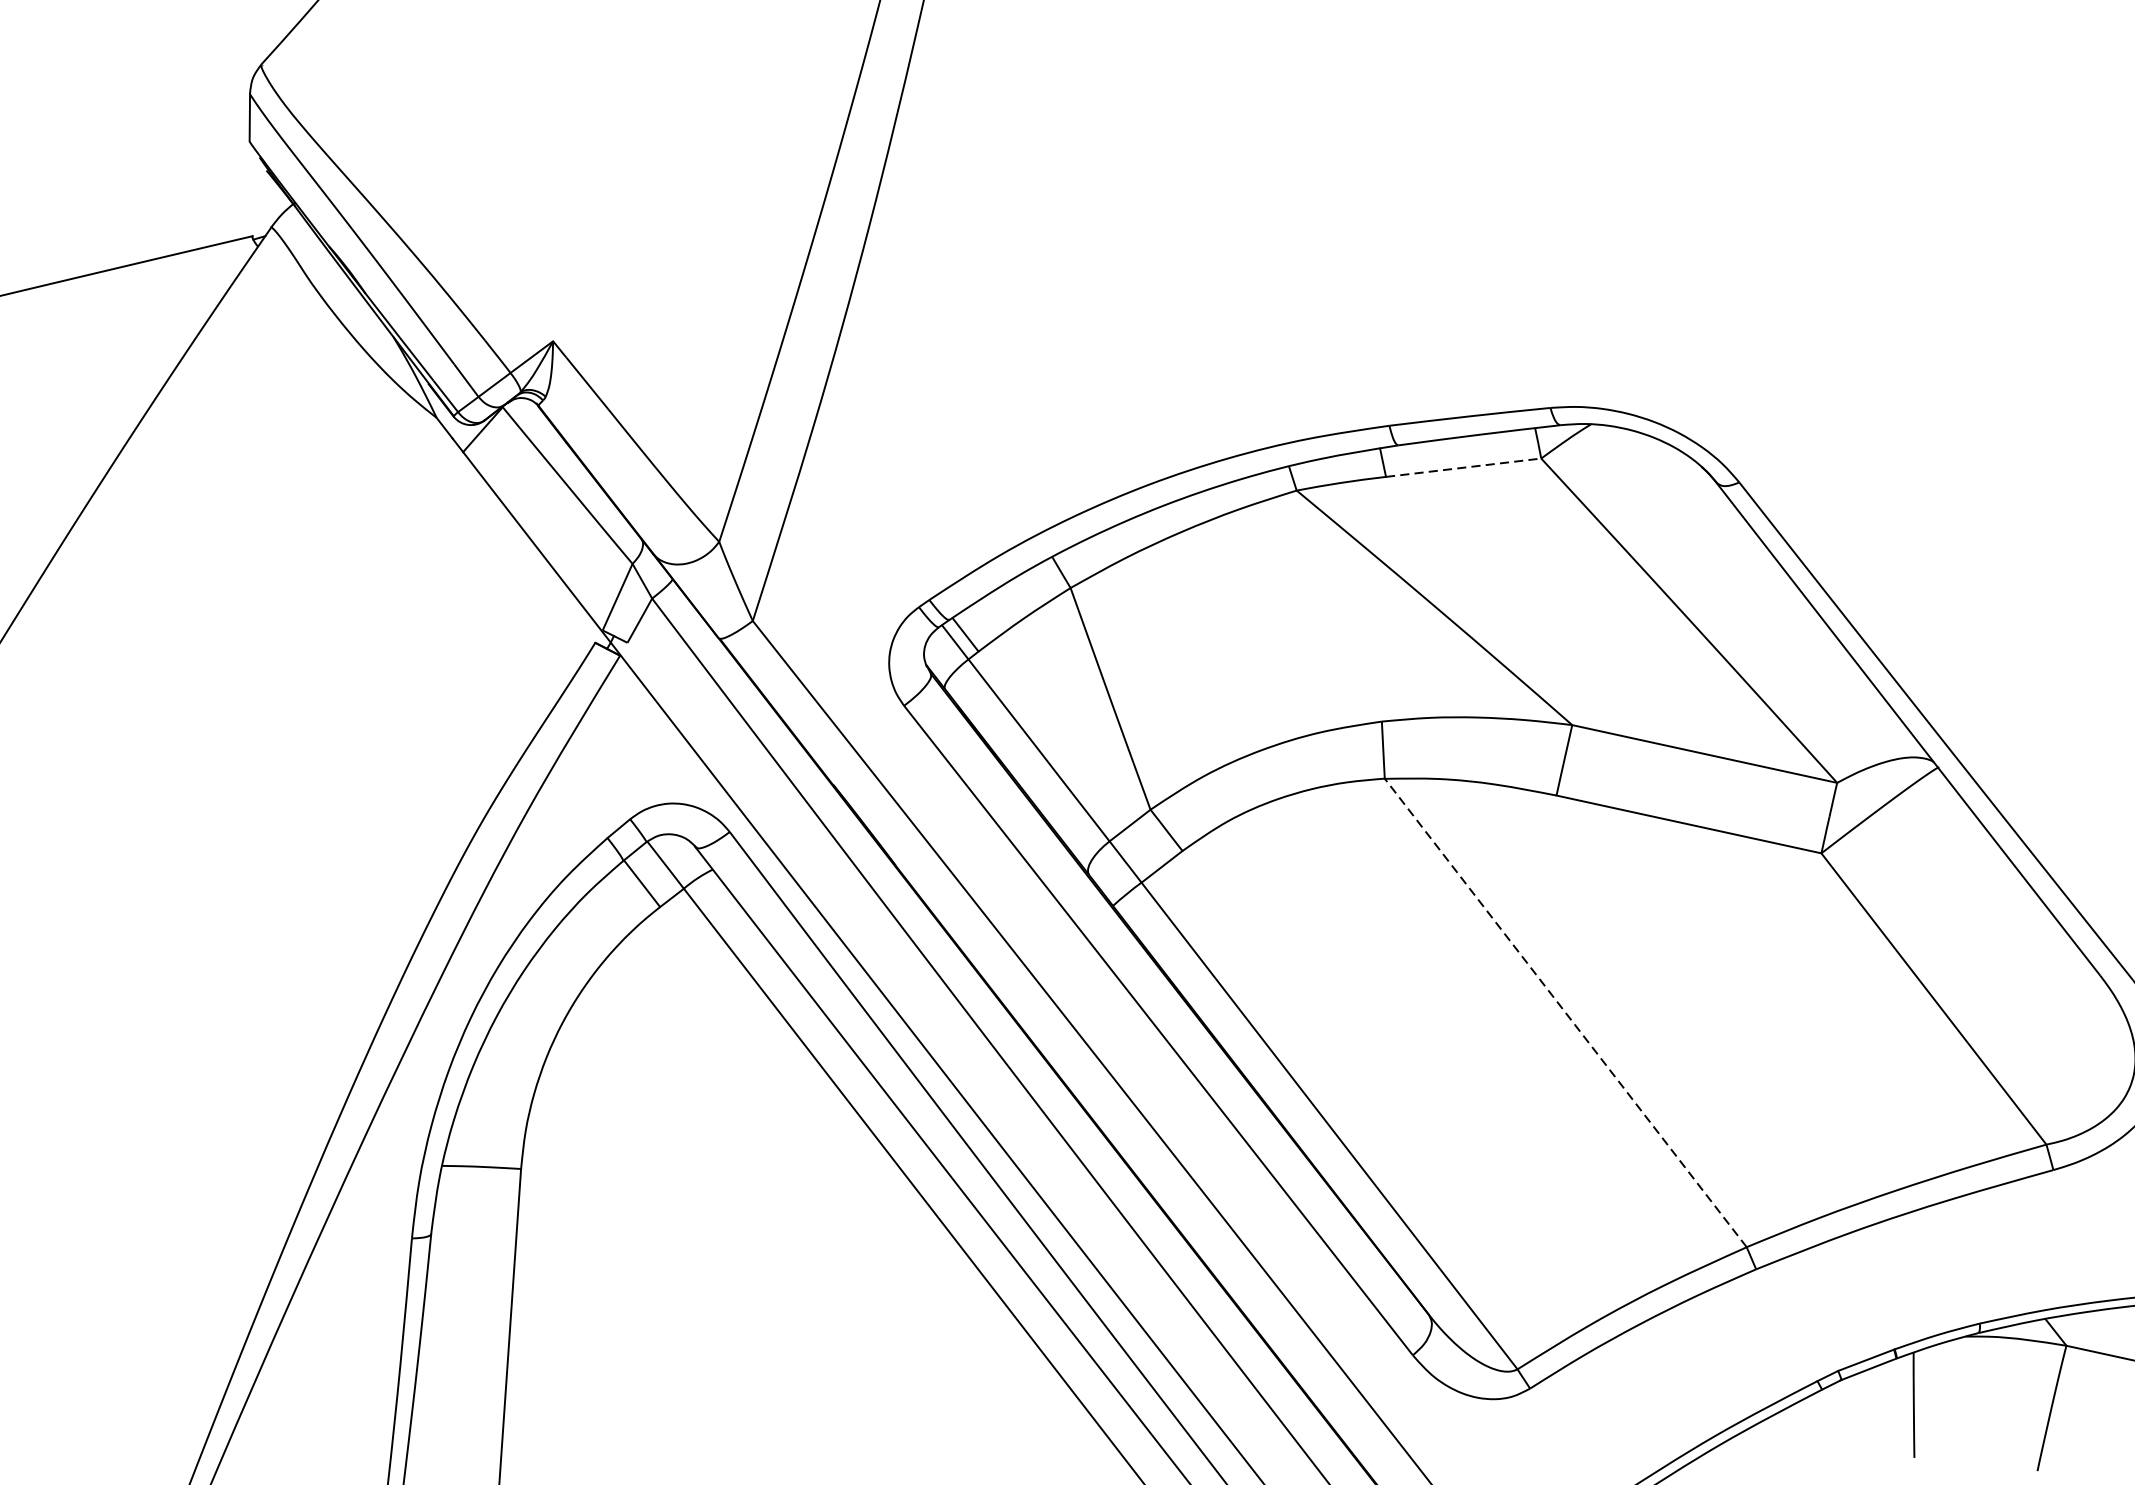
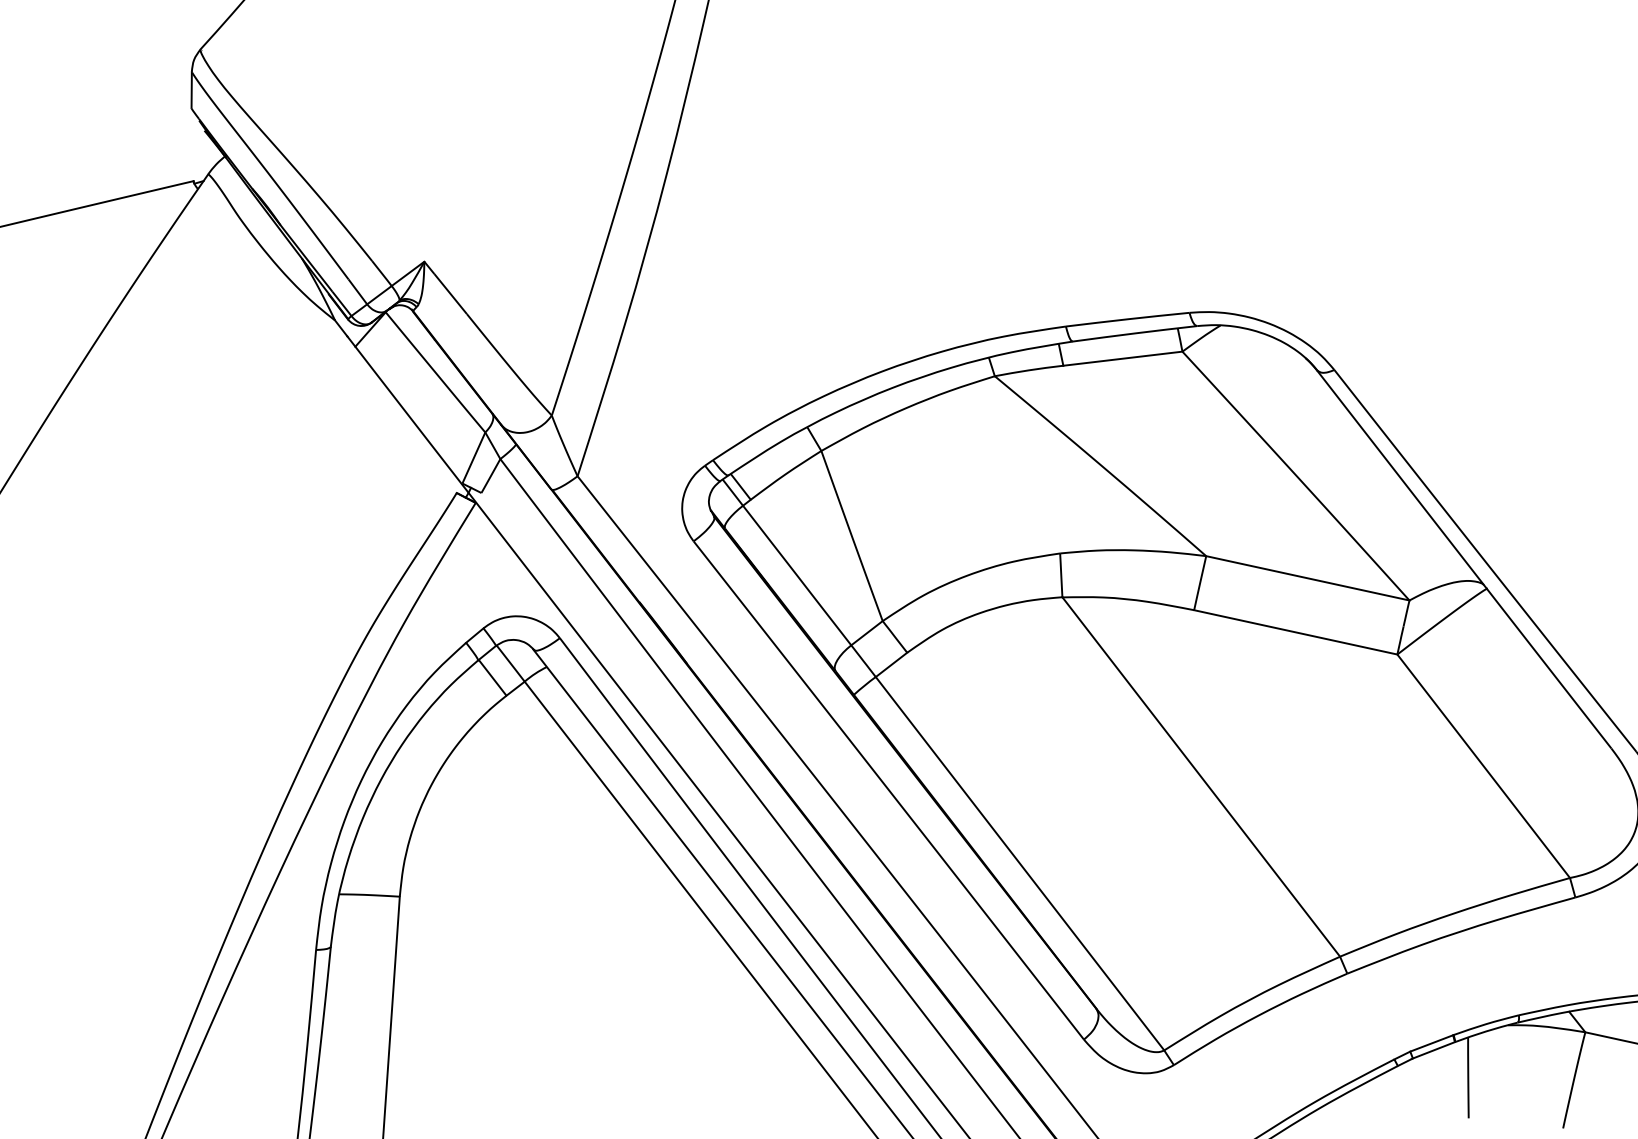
line: (1463, 467) -> (1122, 358), dashed -> solid
line: (1566, 1013) -> (1201, 777), dashed -> solid

